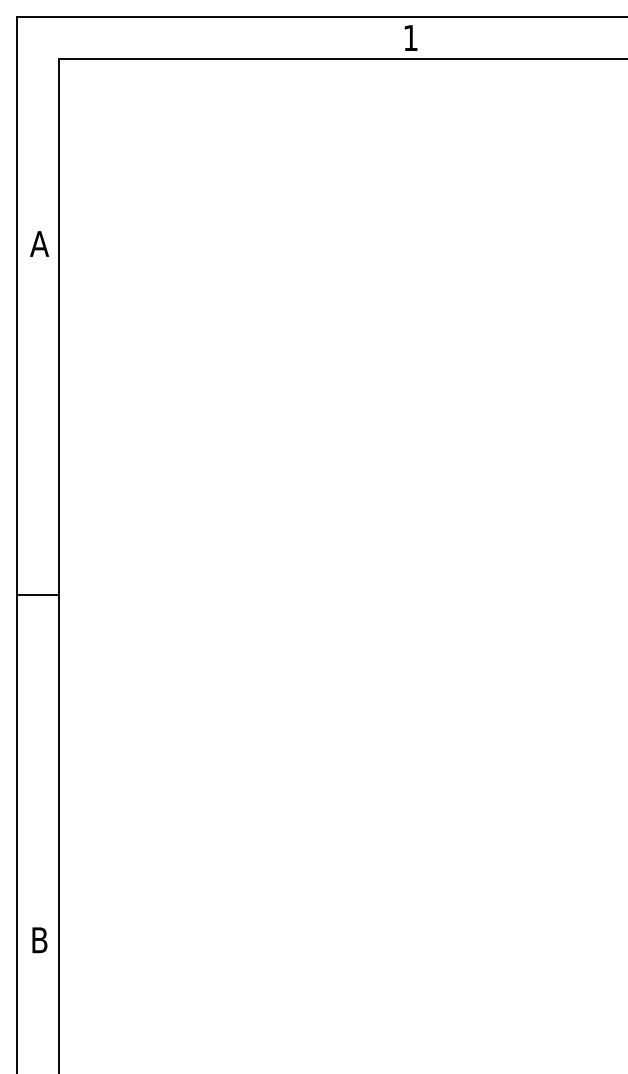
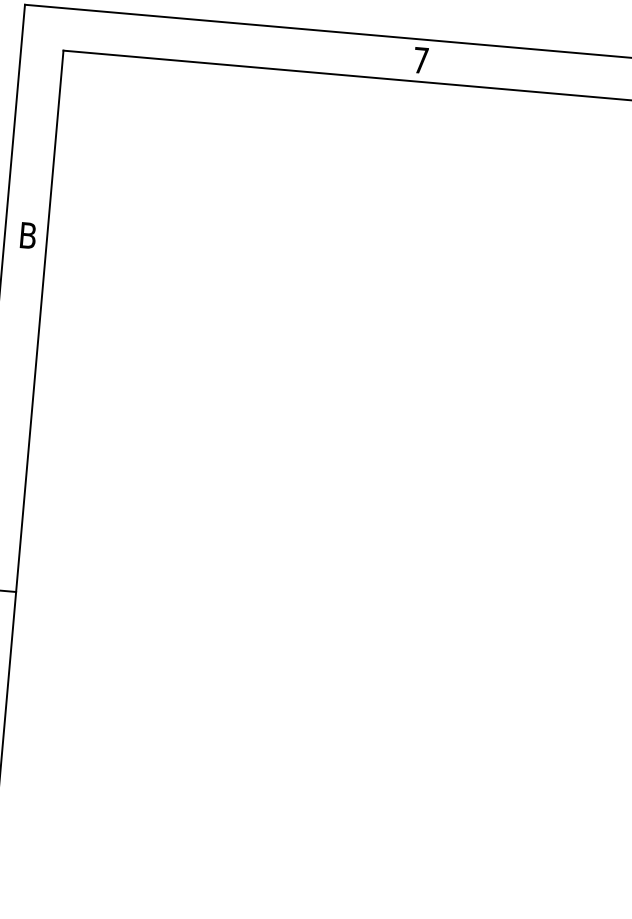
text: (410, 37) -> (420, 59), 1 -> 7
text: (39, 243) -> (27, 235), A -> B

